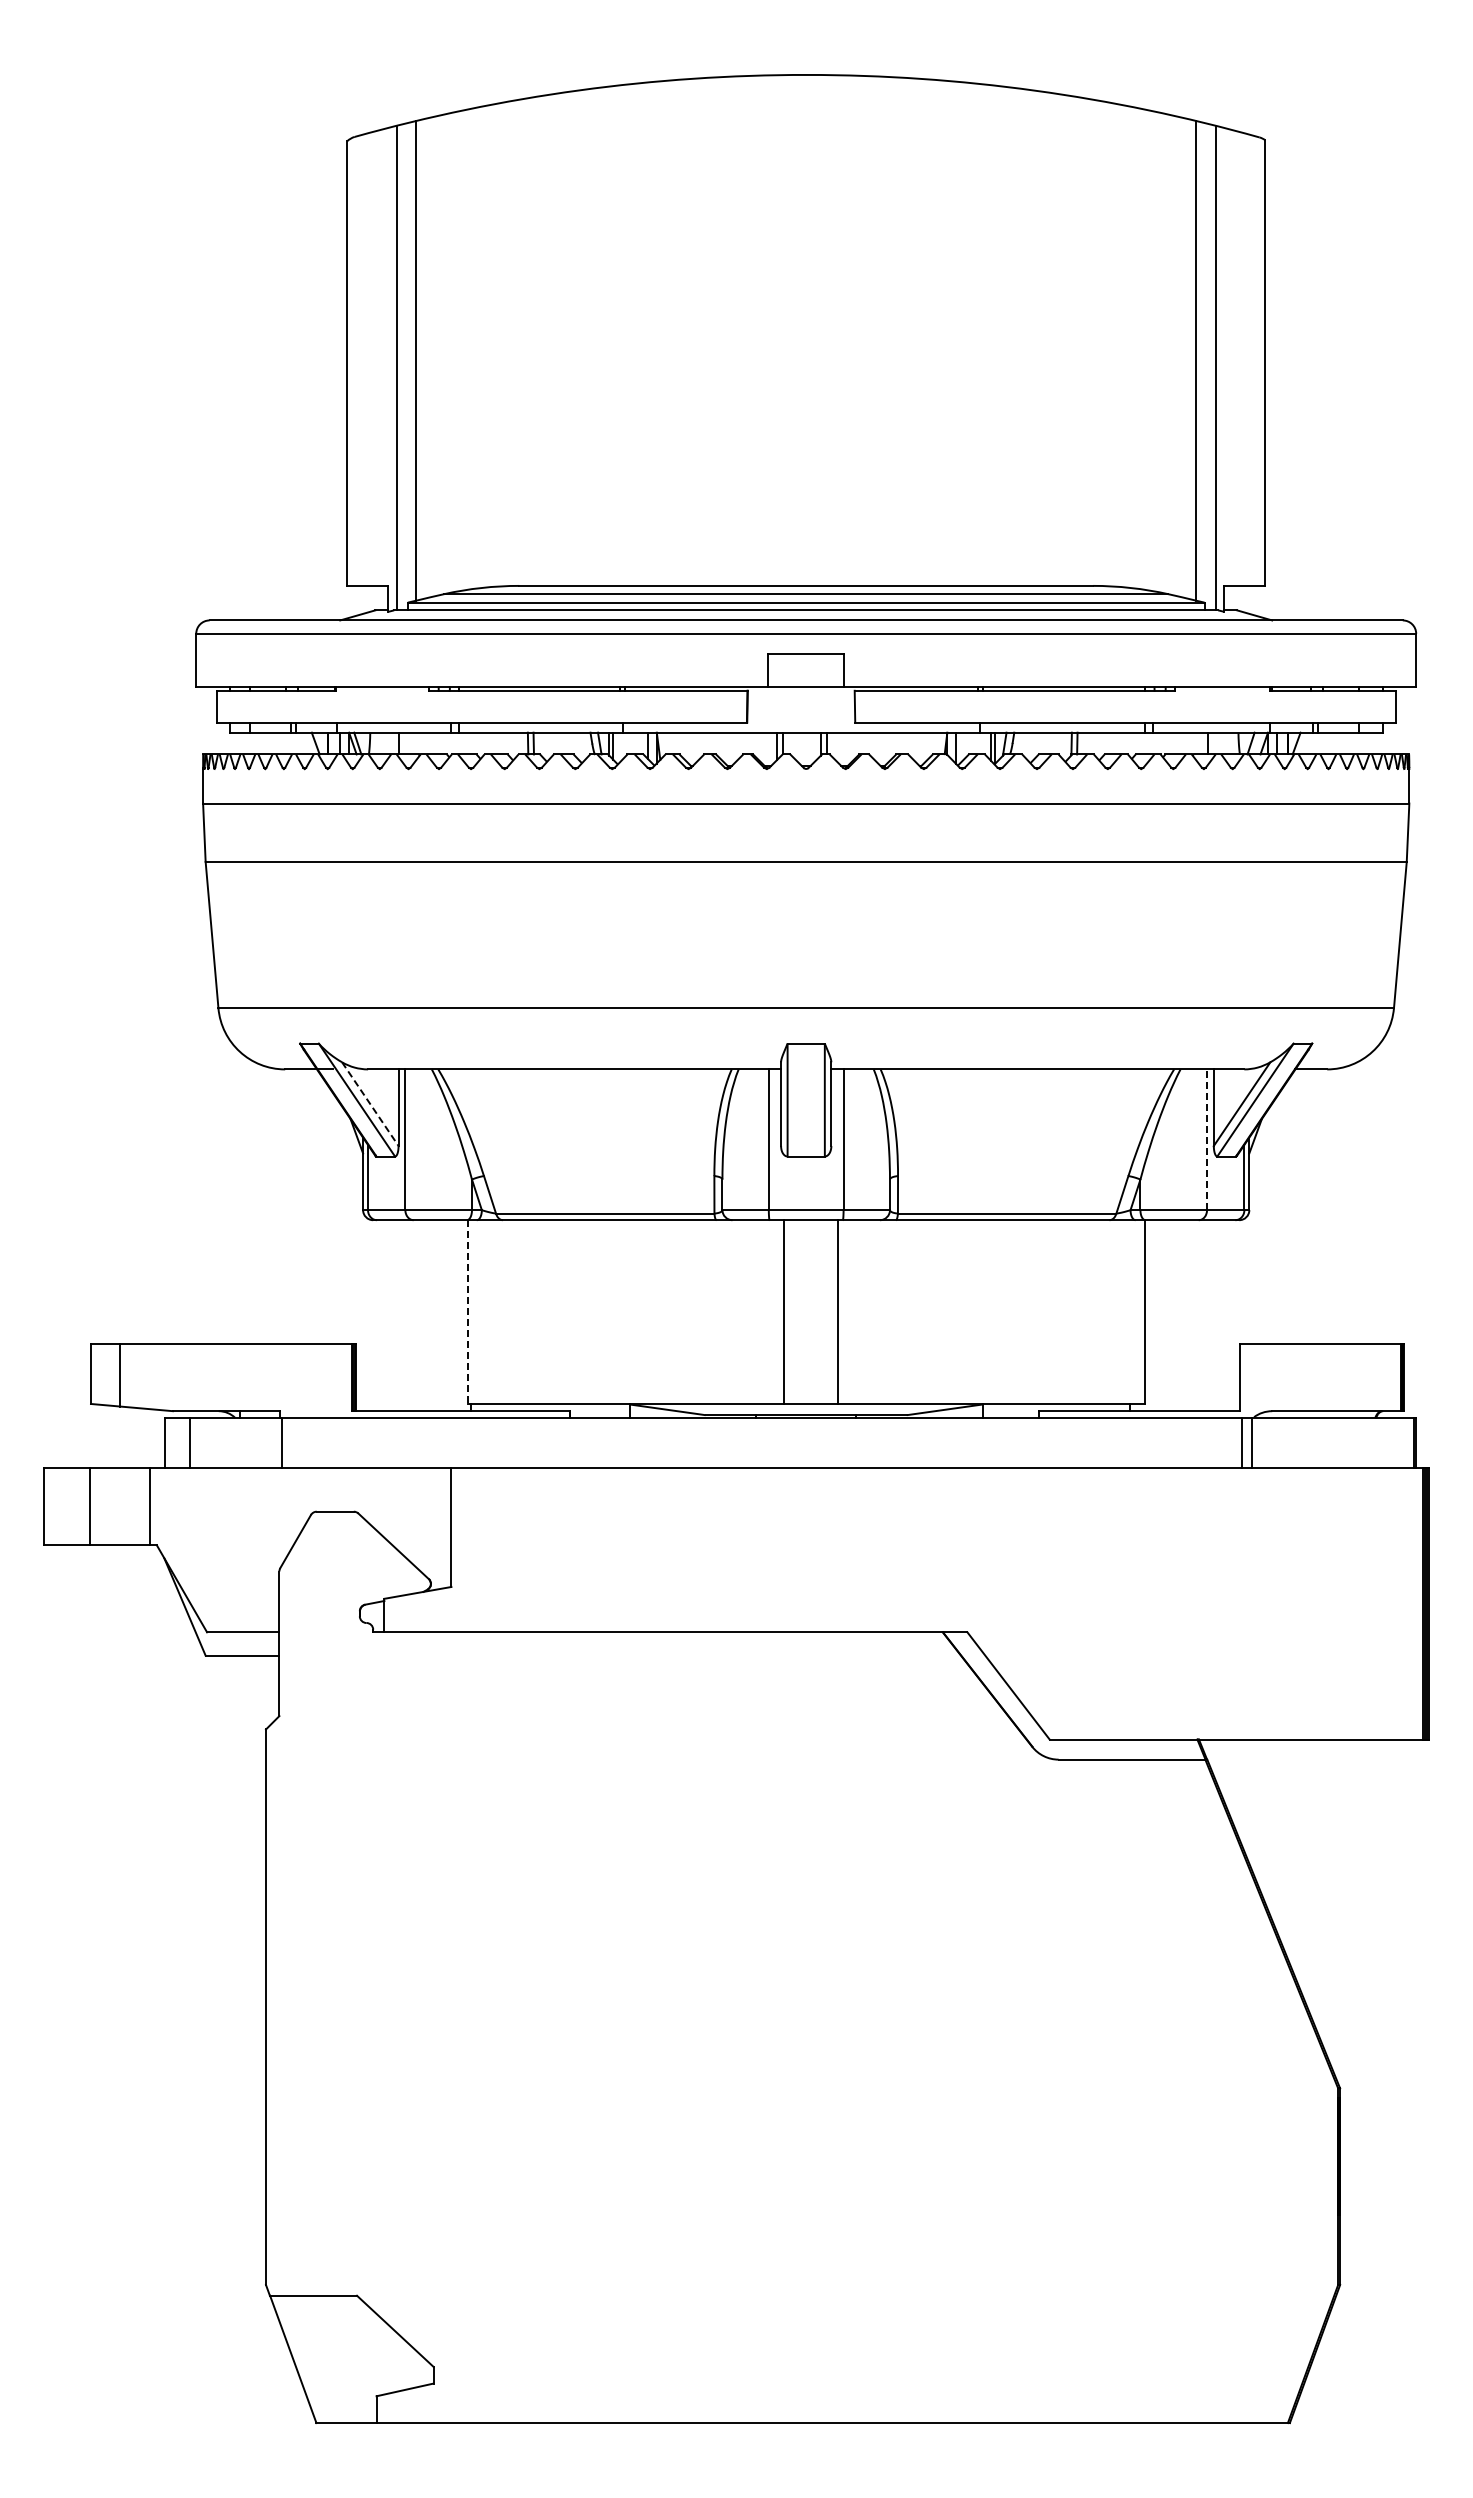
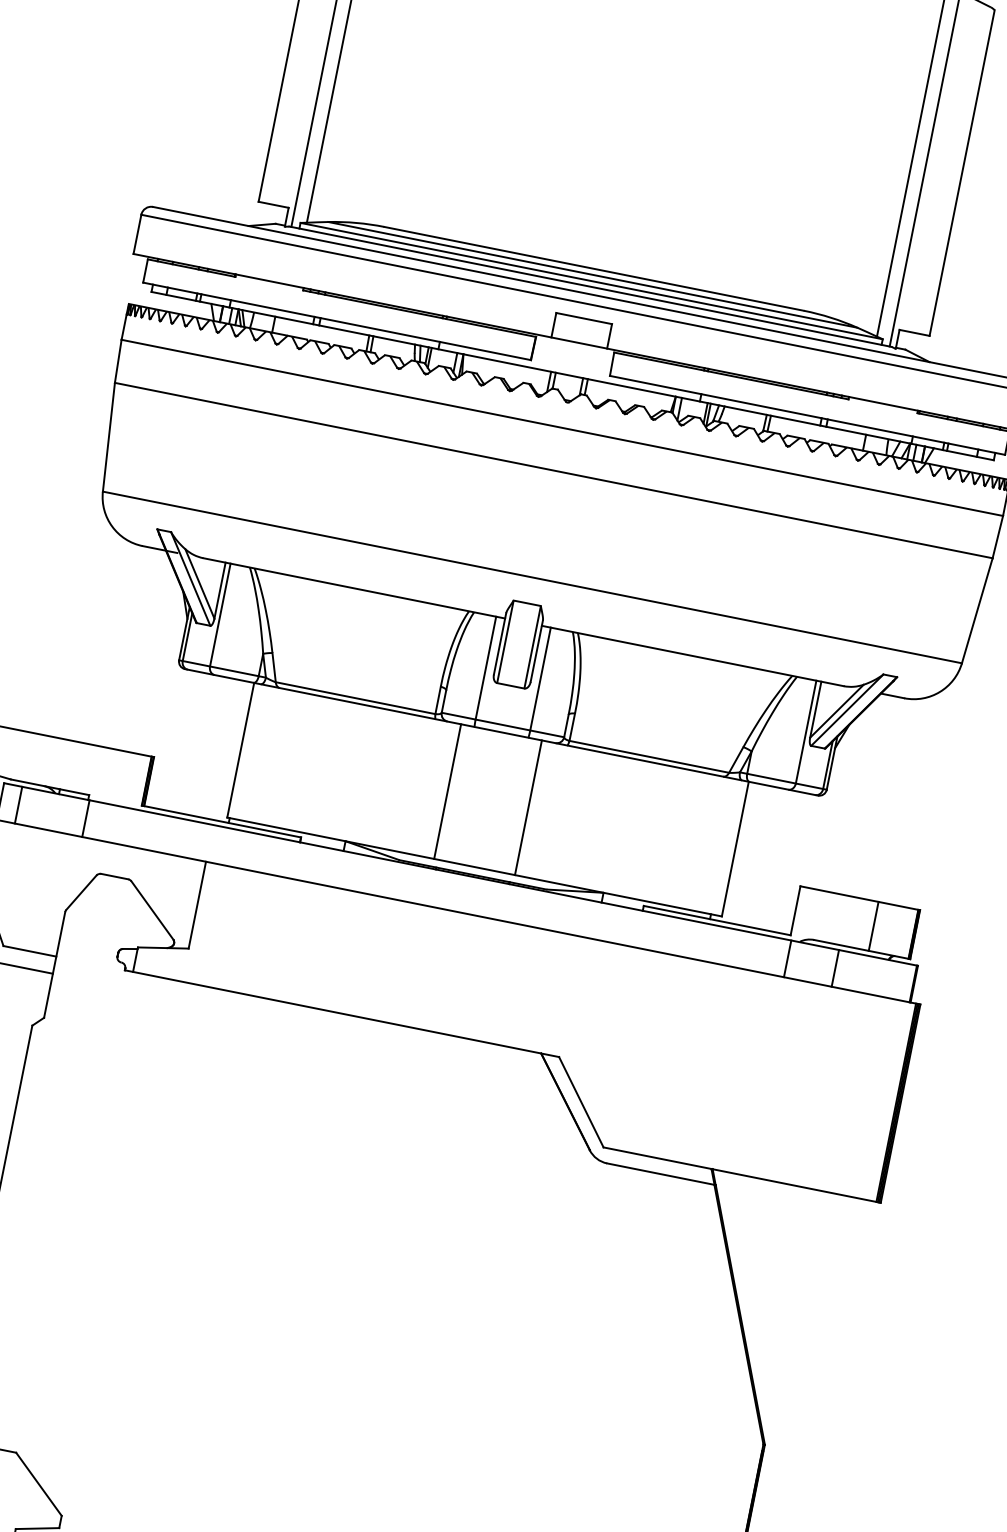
line: (370, 1104) -> (199, 584), dashed -> solid
line: (1207, 1139) -> (806, 731), dashed -> solid
line: (467, 1312) -> (240, 750), dashed -> solid
line: (783, 1312) -> (528, 807), moved
line: (837, 1312) -> (447, 791), moved
line: (1346, 1377) -> (873, 926), added
line: (1251, 1442) -> (835, 968), moved

